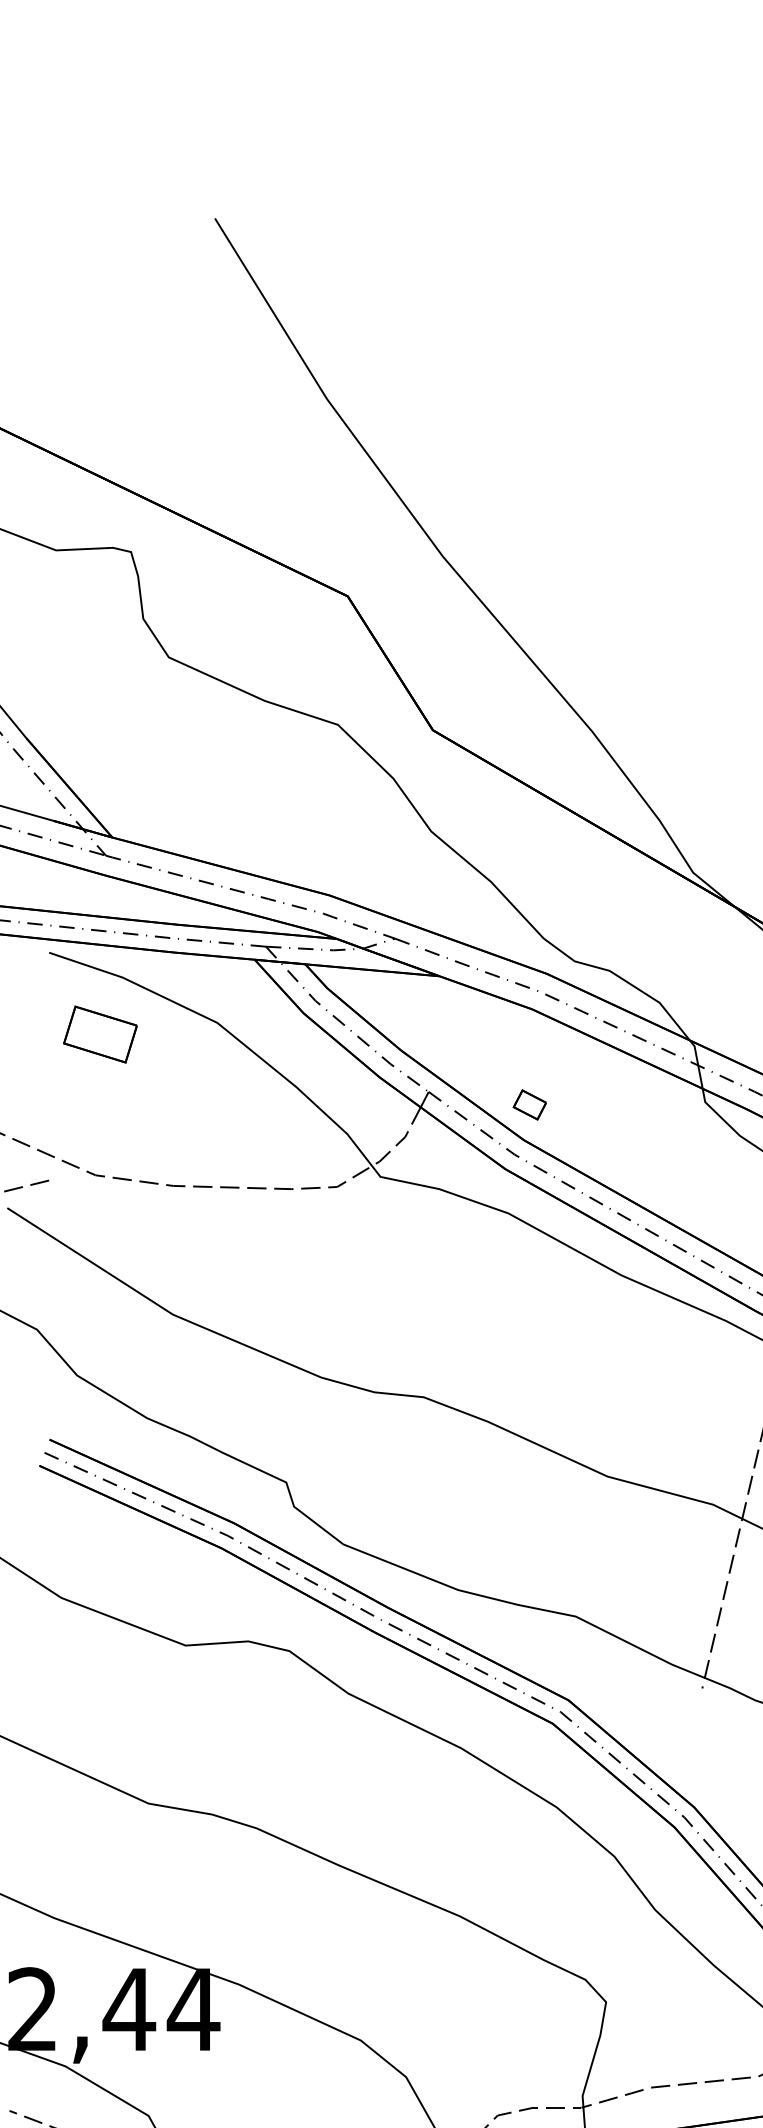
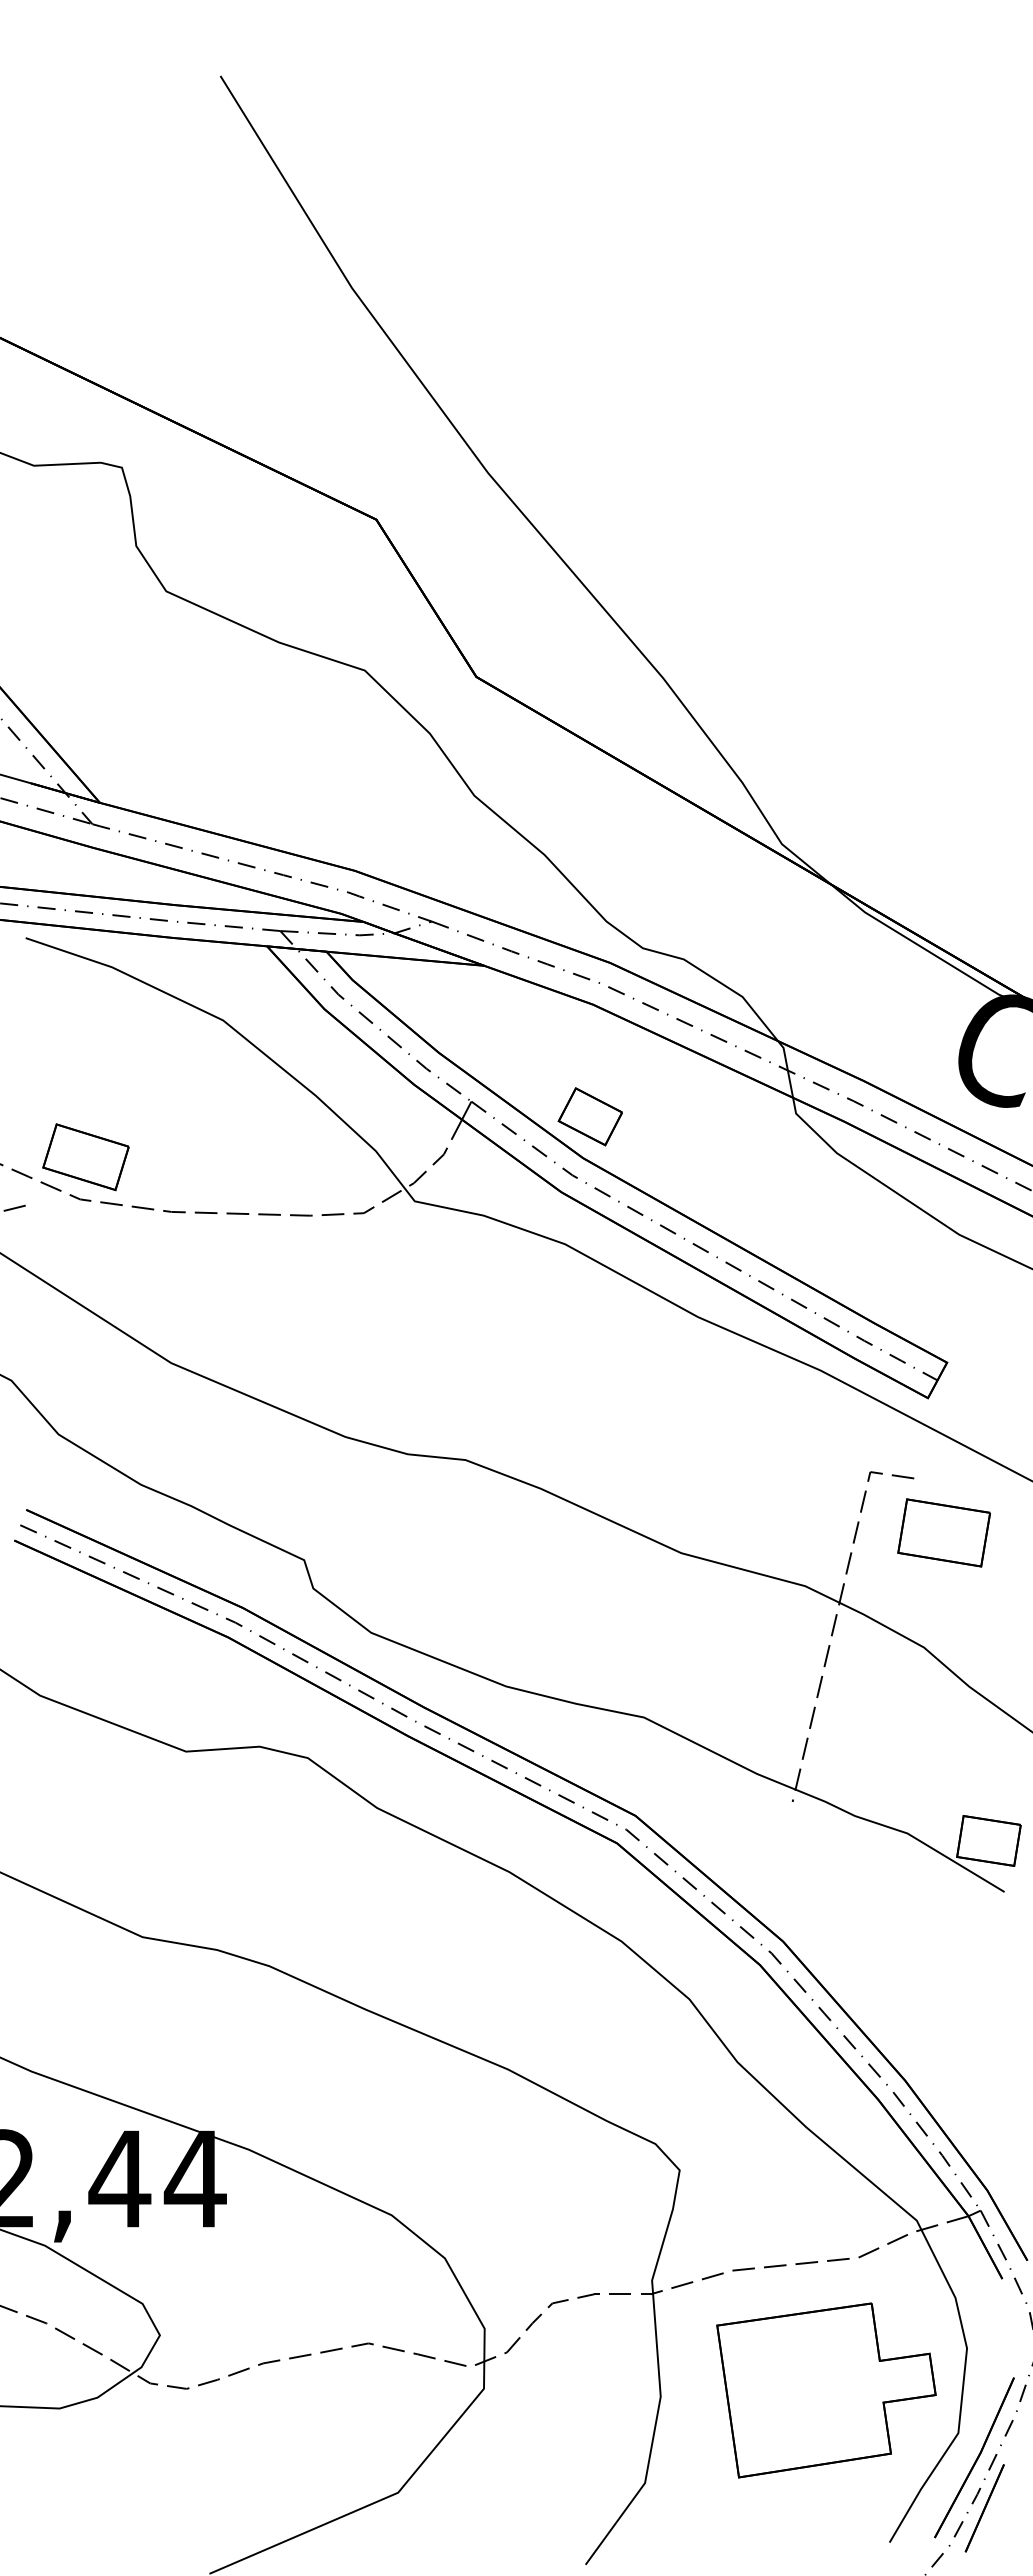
part: (100, 1034) -> (85, 1157), moved
part: (529, 1104) -> (589, 1116), size x1.67

